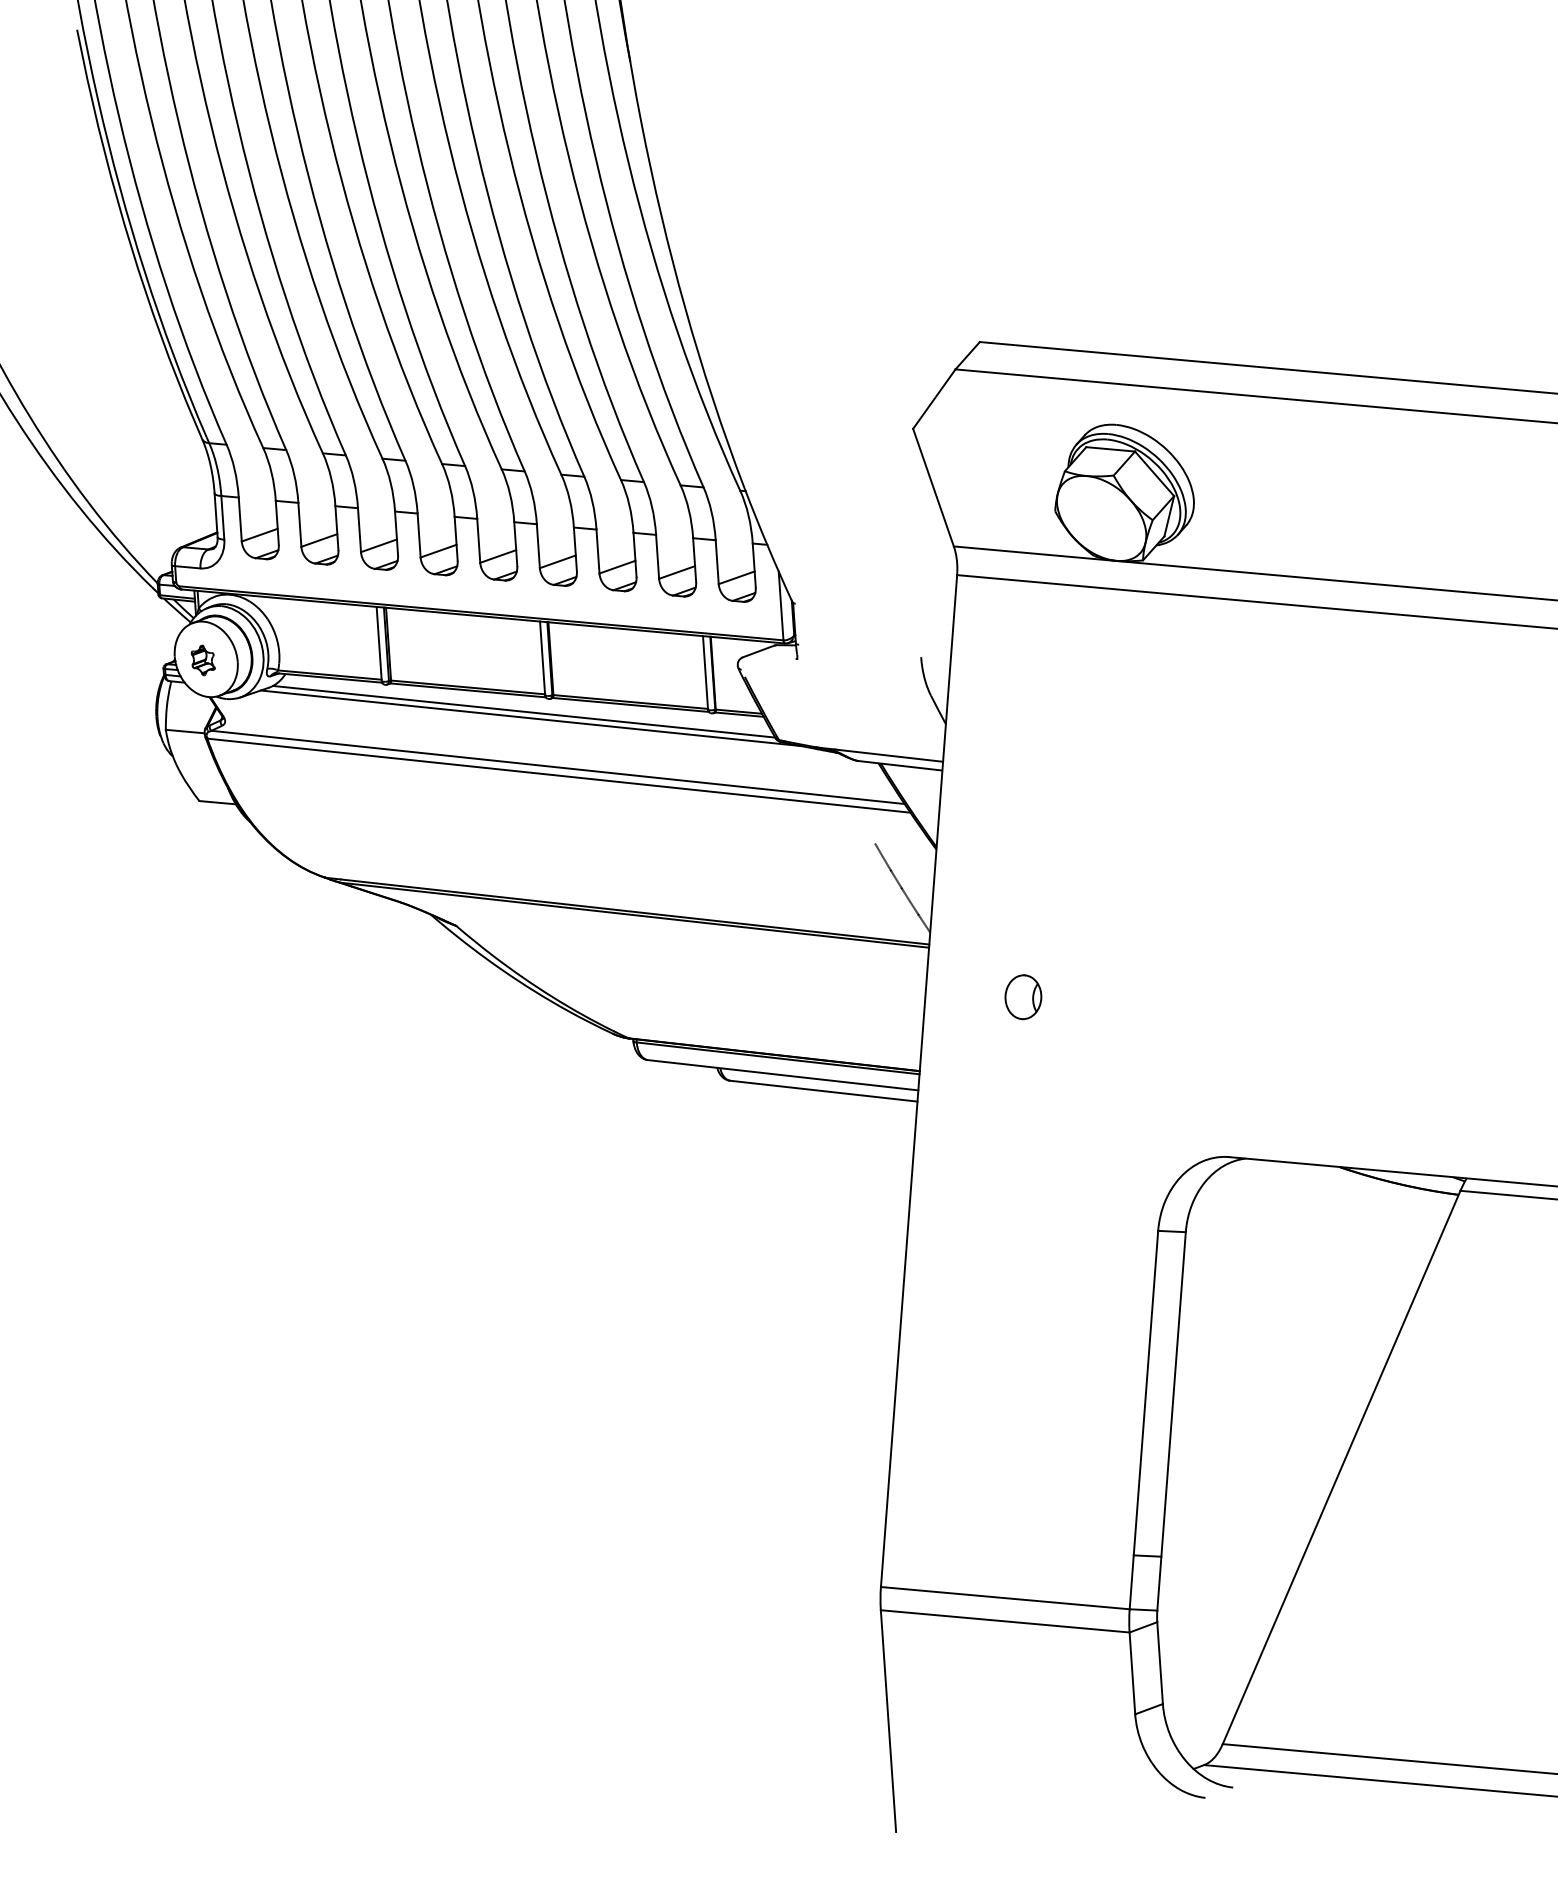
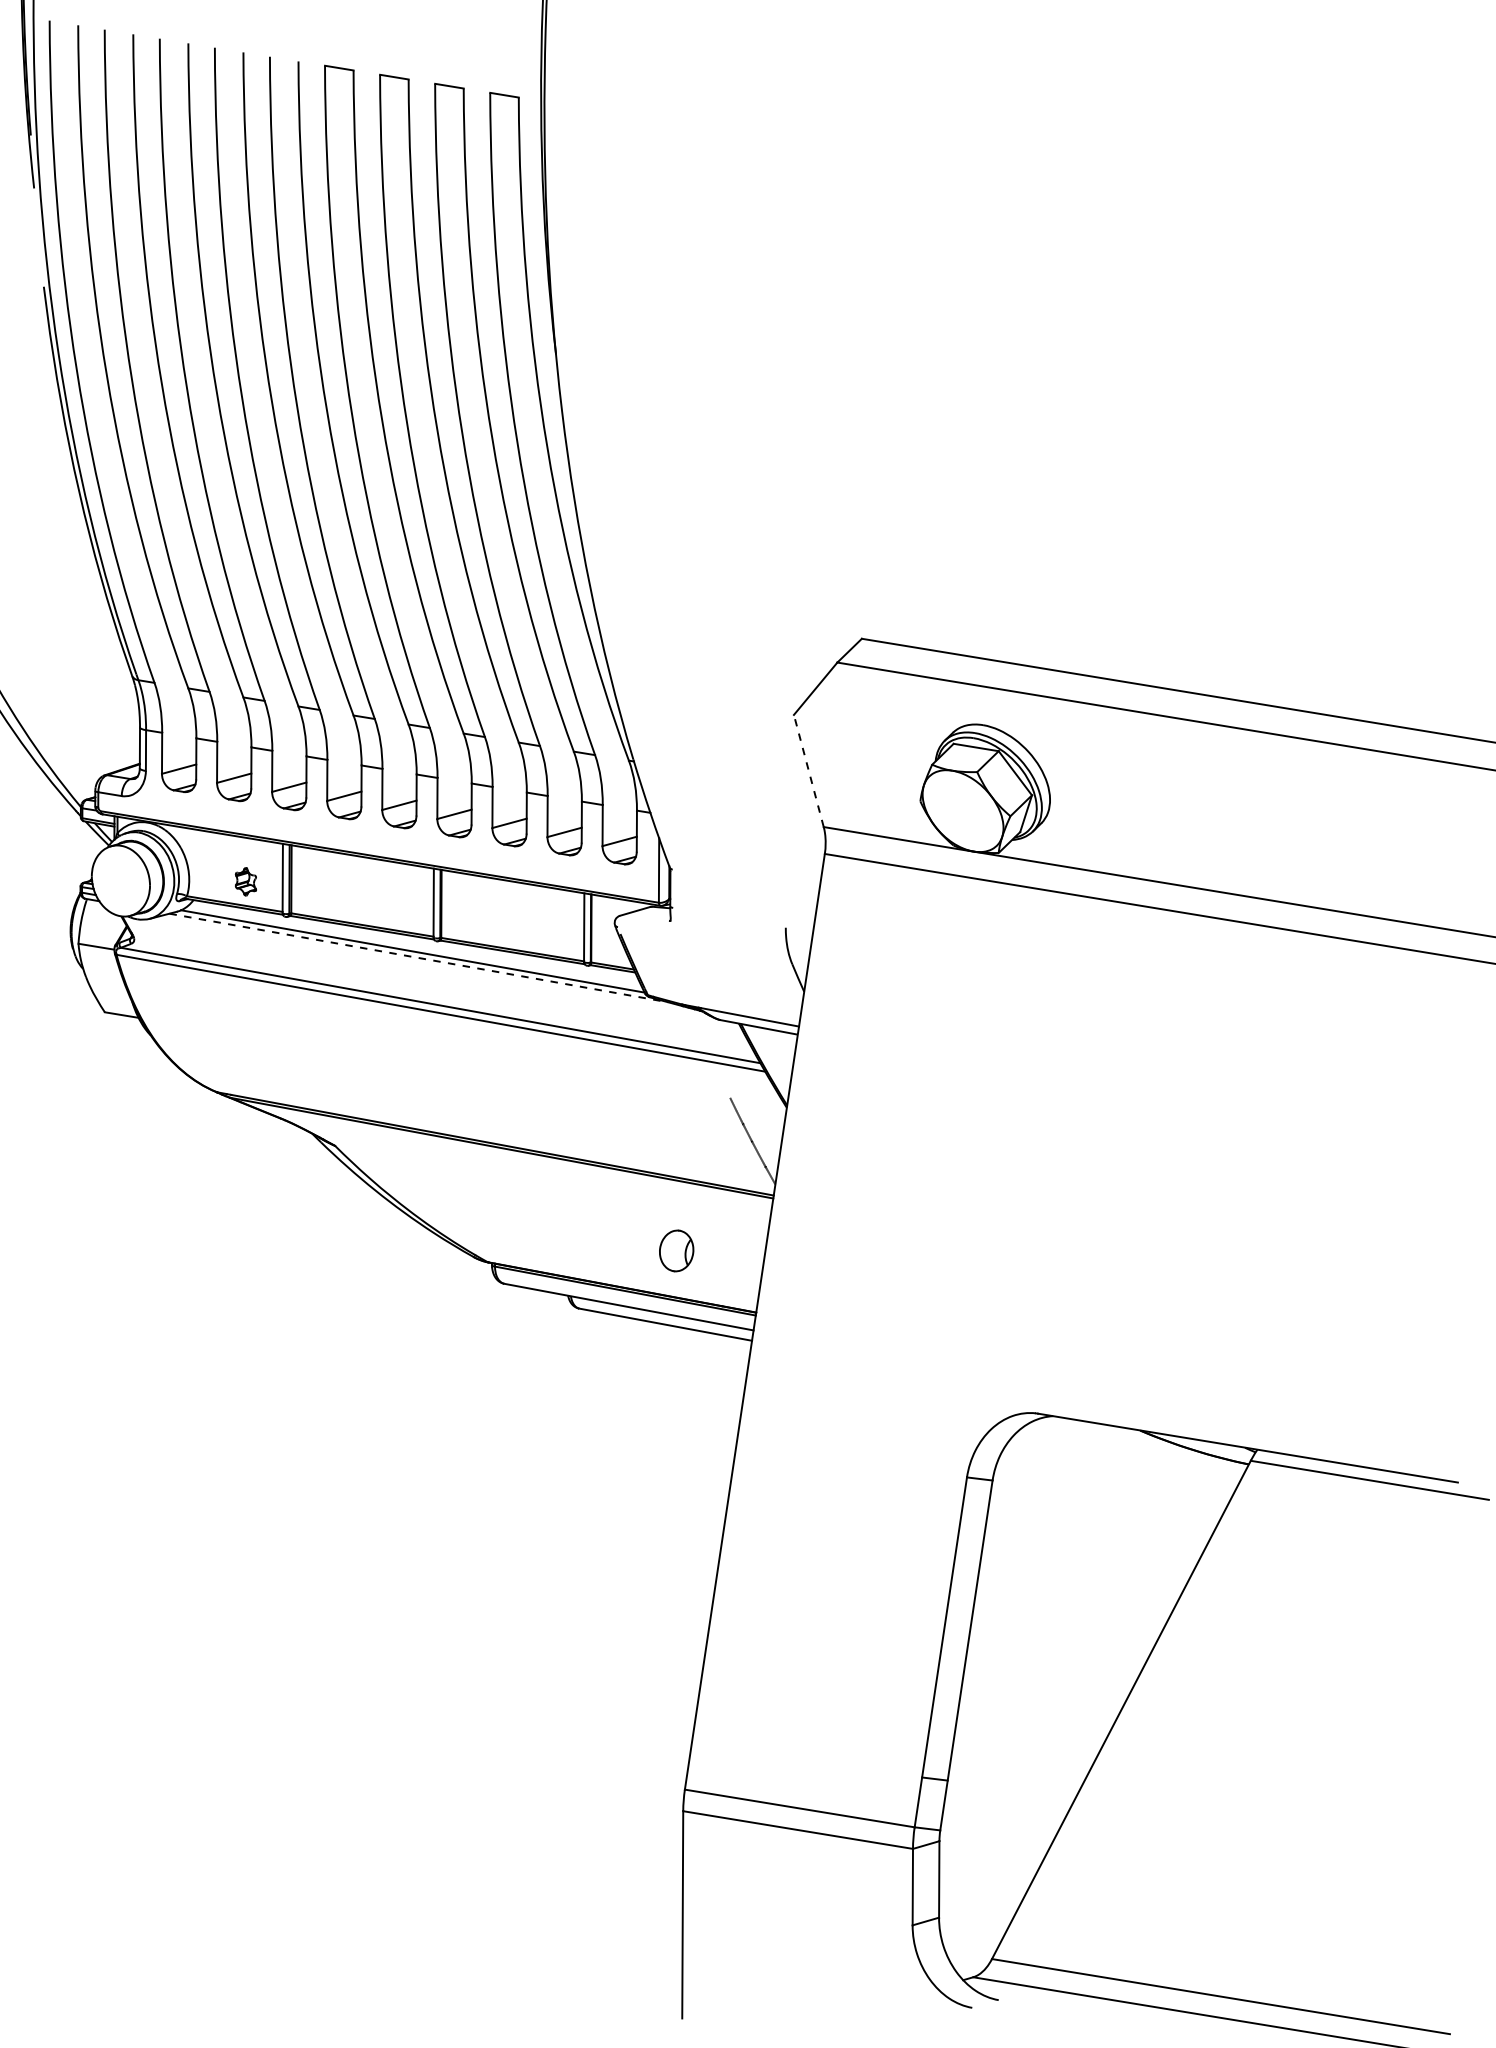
line: (933, 487) -> (808, 770), solid -> dashed
part: (202, 660) -> (245, 881), moved
line: (531, 718) -> (419, 958), solid -> dashed
part: (1023, 996) -> (676, 1250), moved

